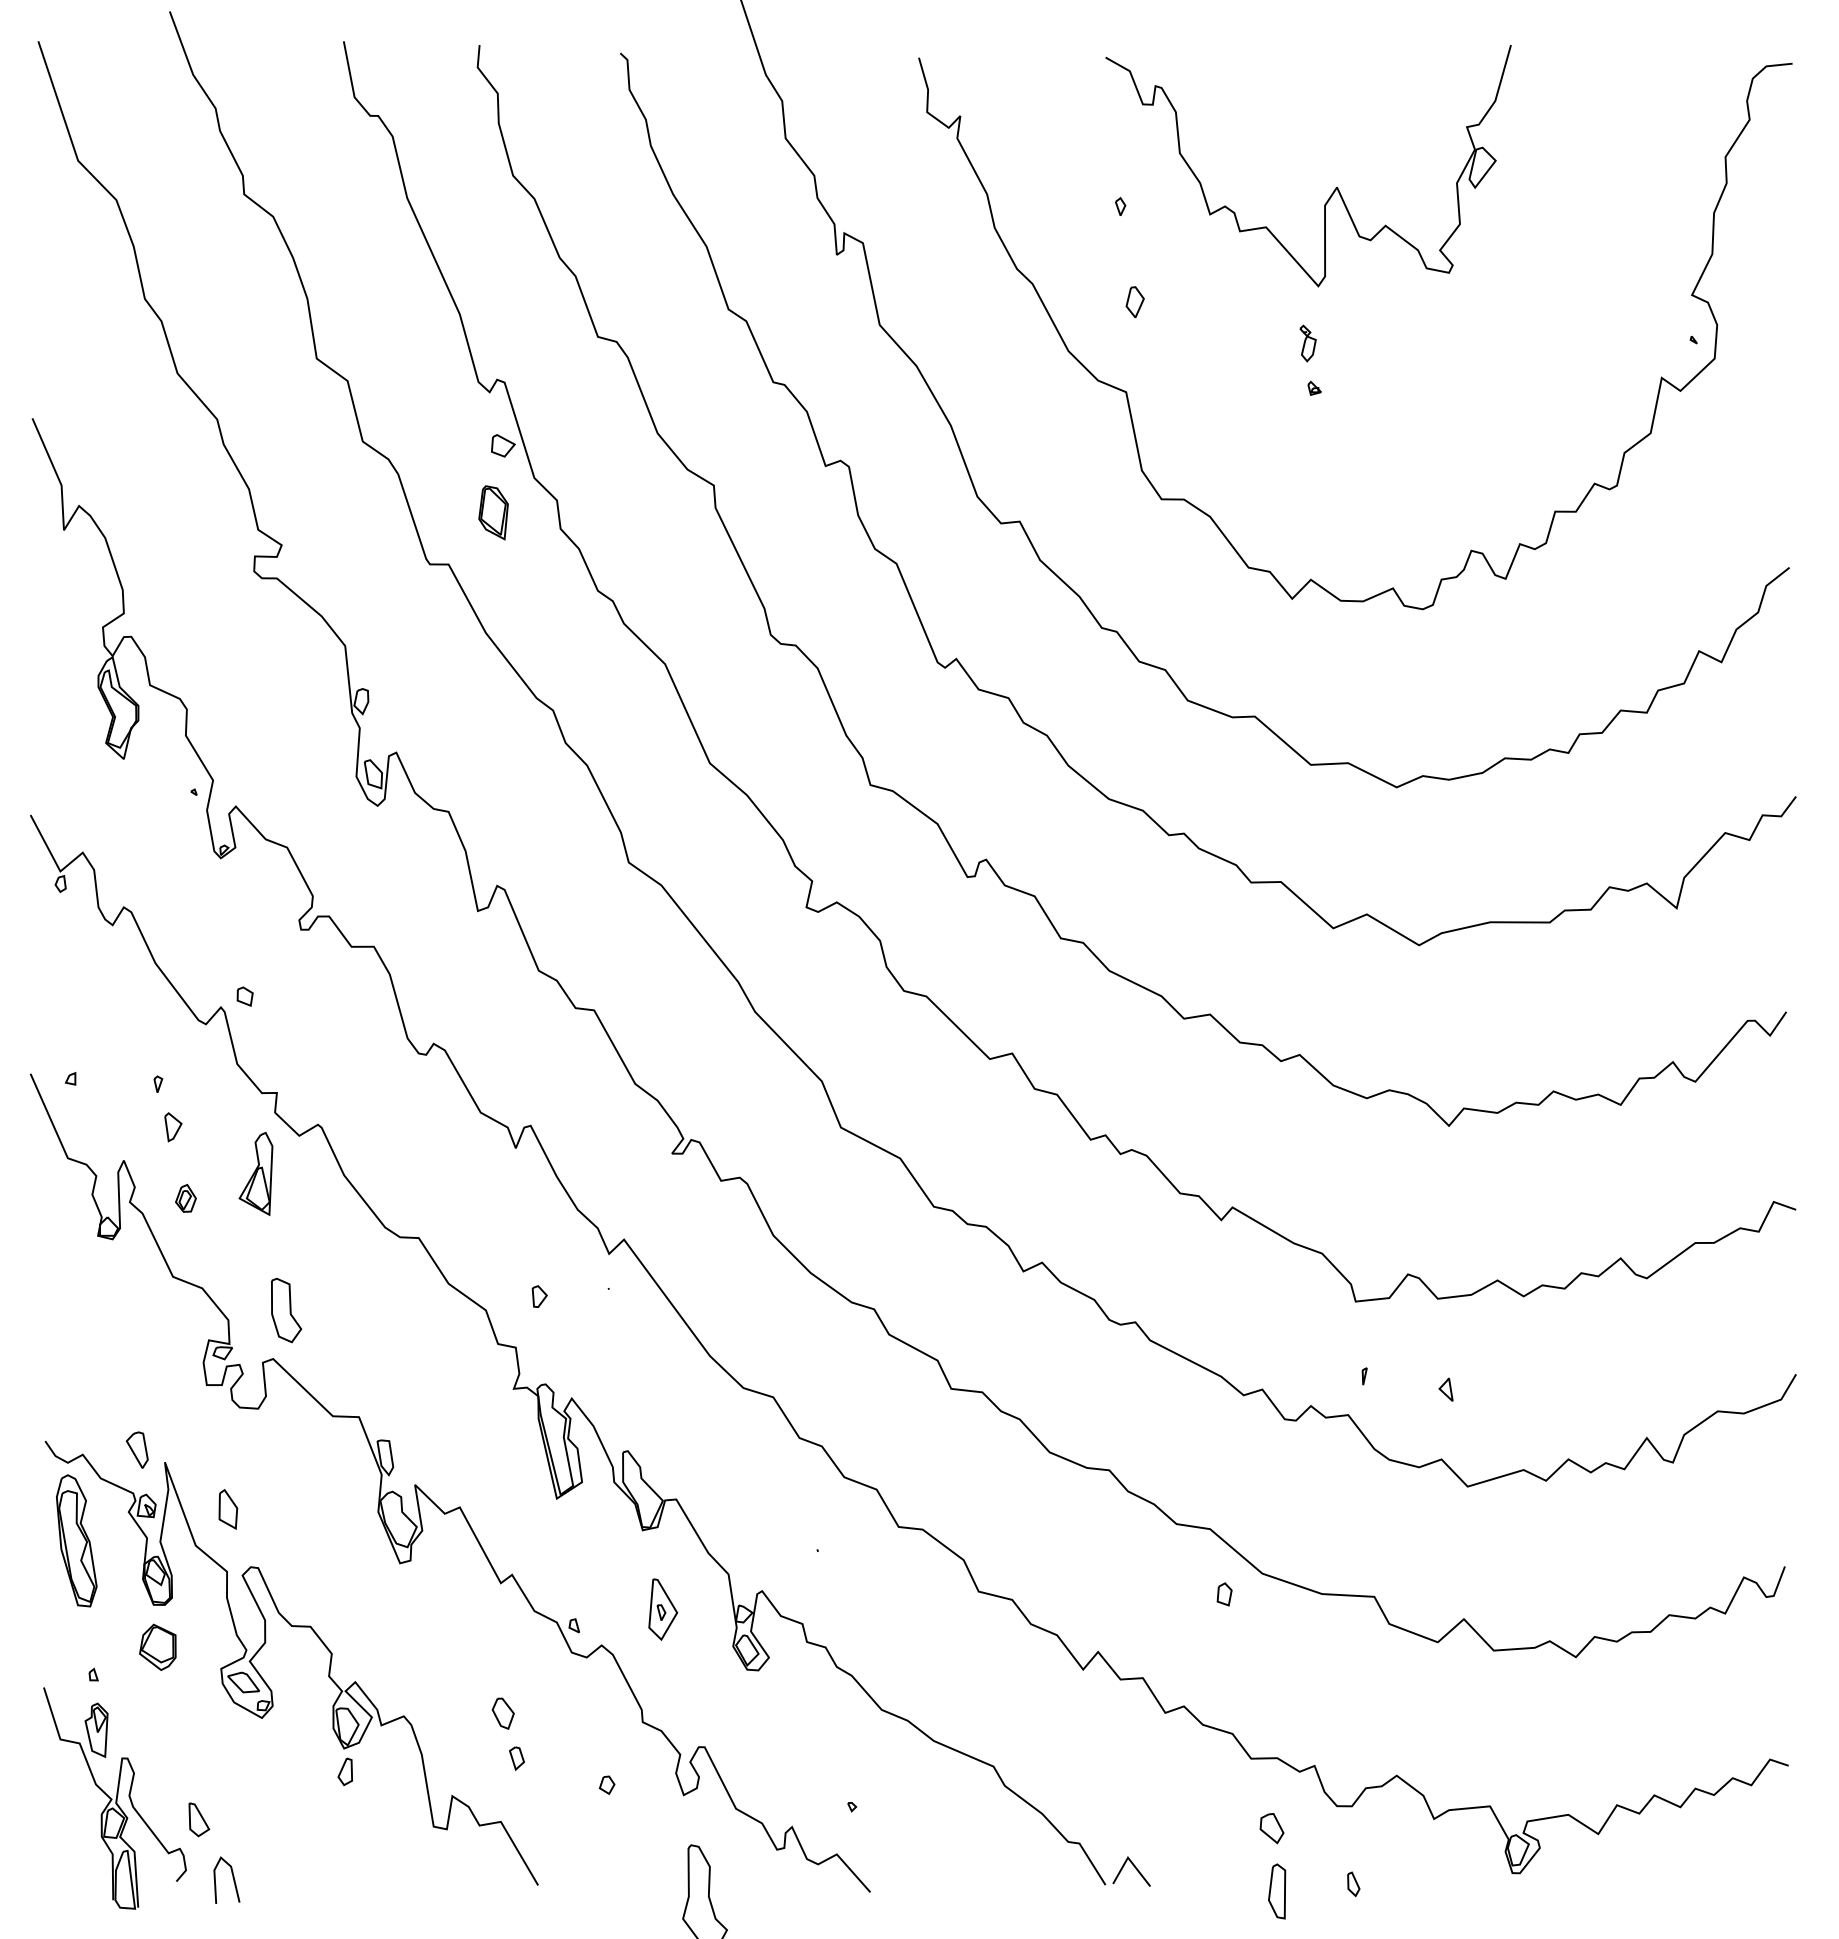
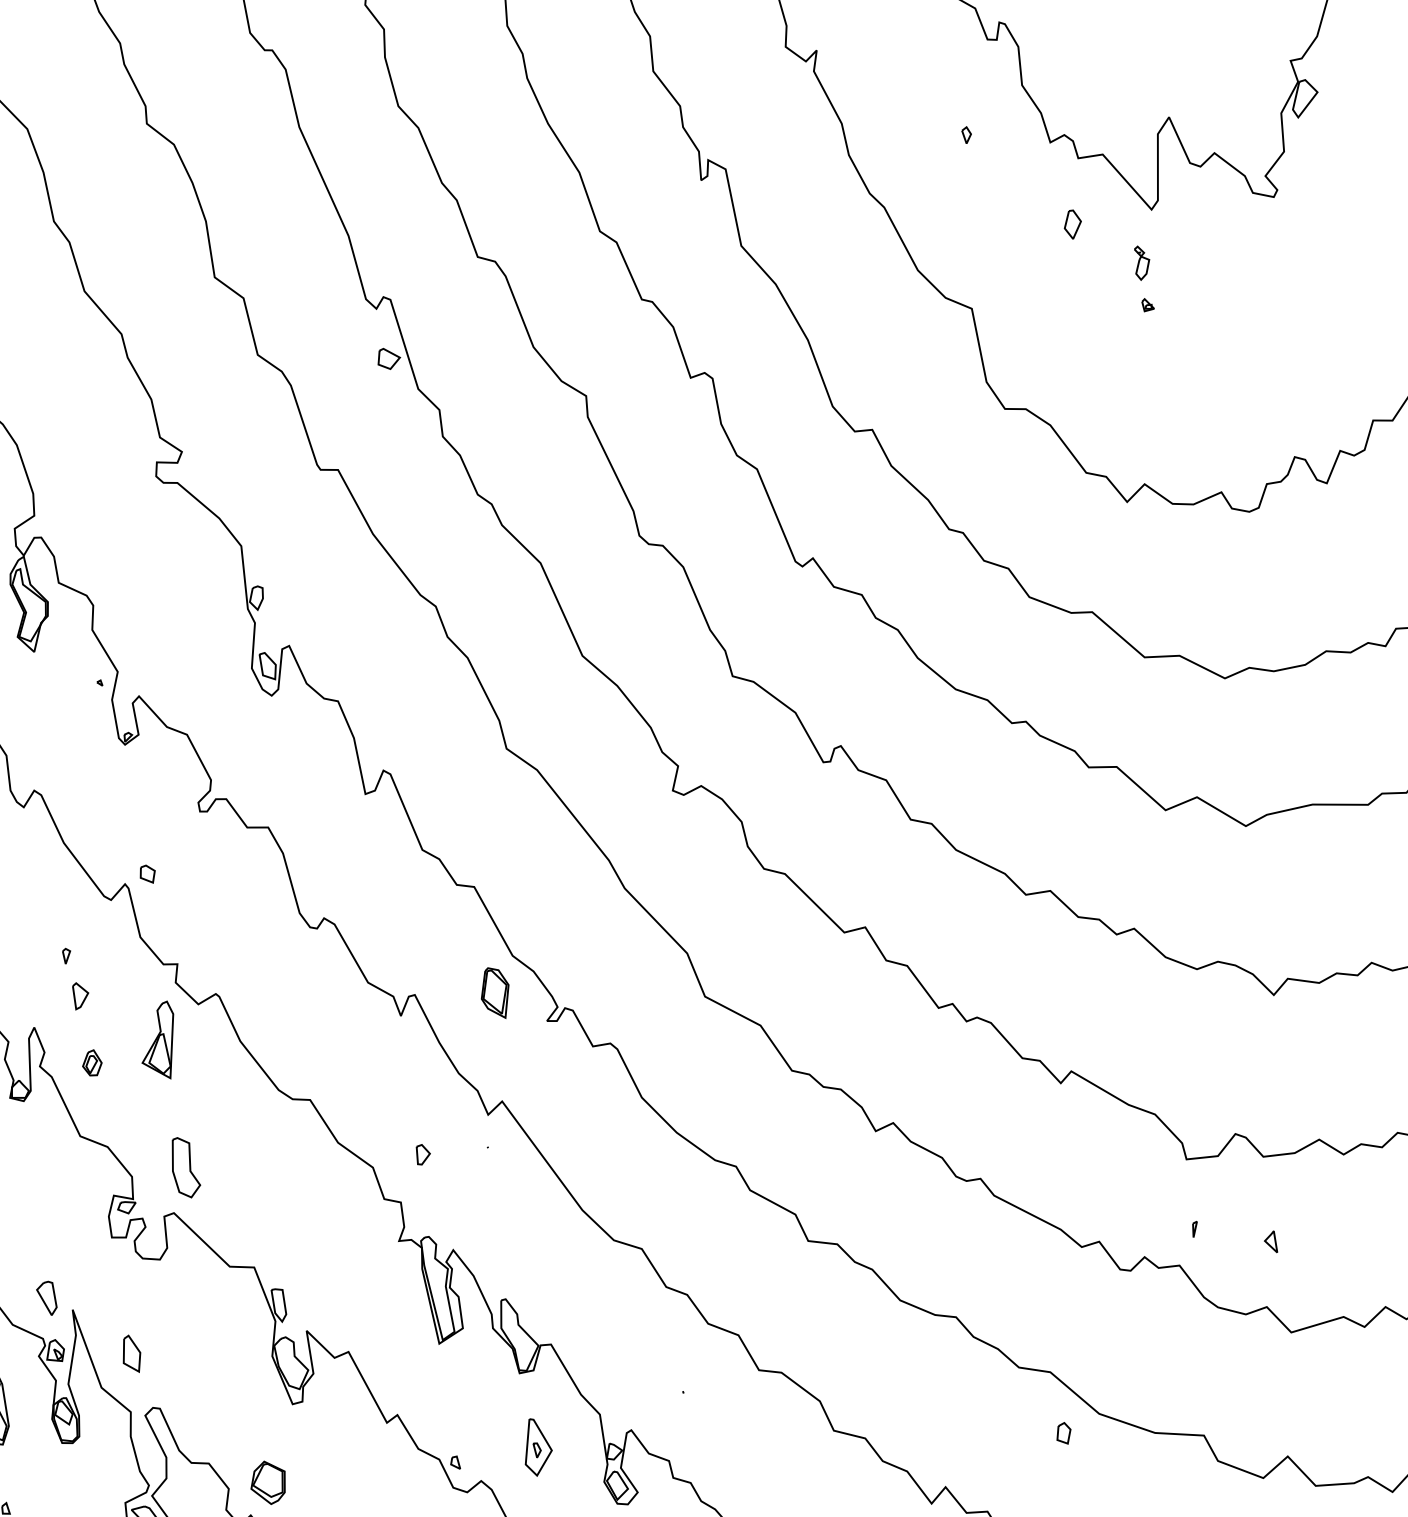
part: (1134, 302) -> (1072, 224), moved
part: (493, 512) -> (495, 992), moved
part: (157, 1646) -> (267, 1482), moved

